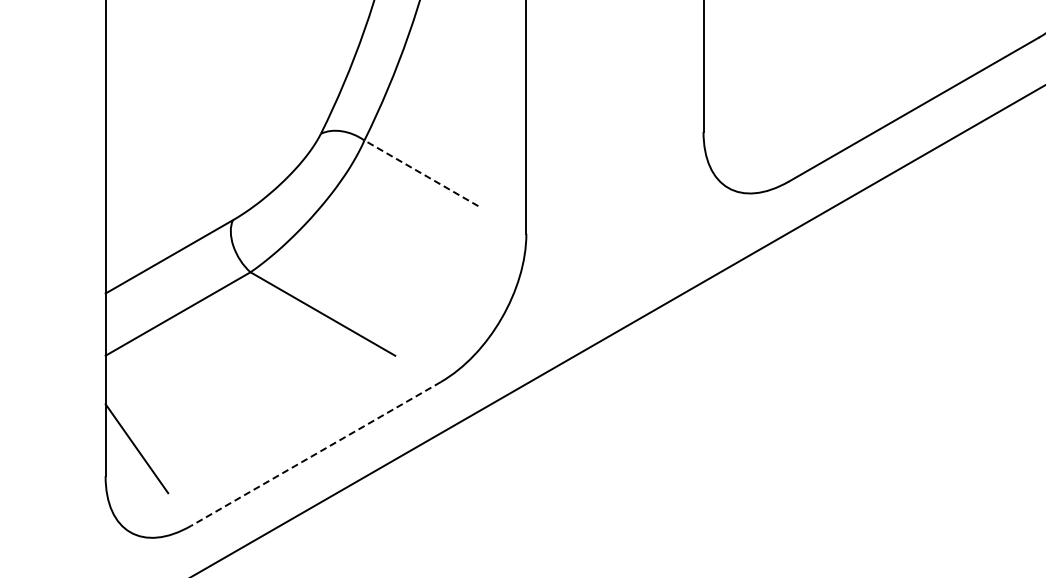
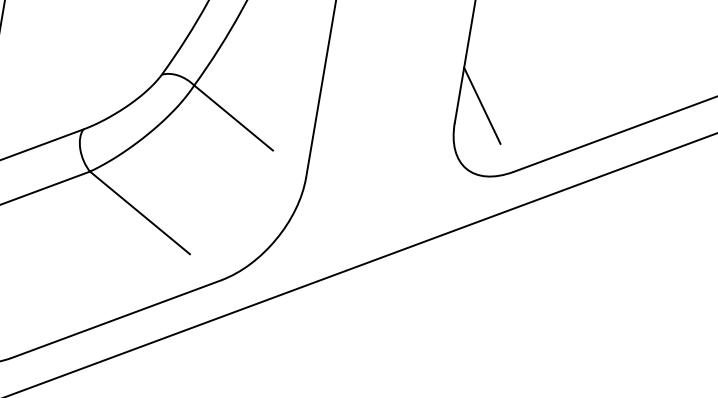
line: (734, 103) -> (482, 105), added
line: (421, 173) -> (233, 118), dashed -> solid
line: (315, 454) -> (116, 319), dashed -> solid

